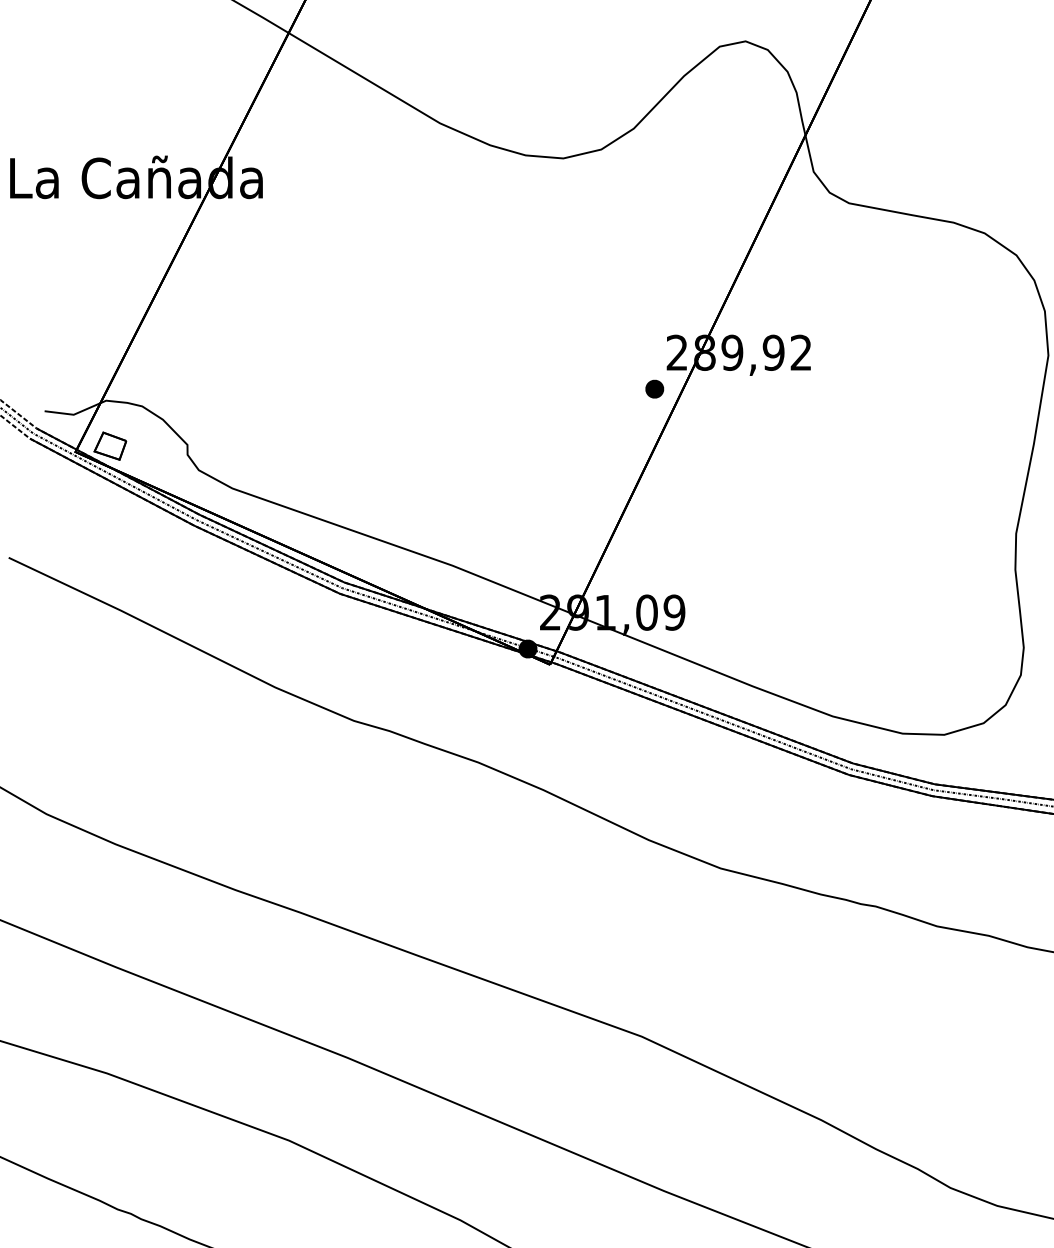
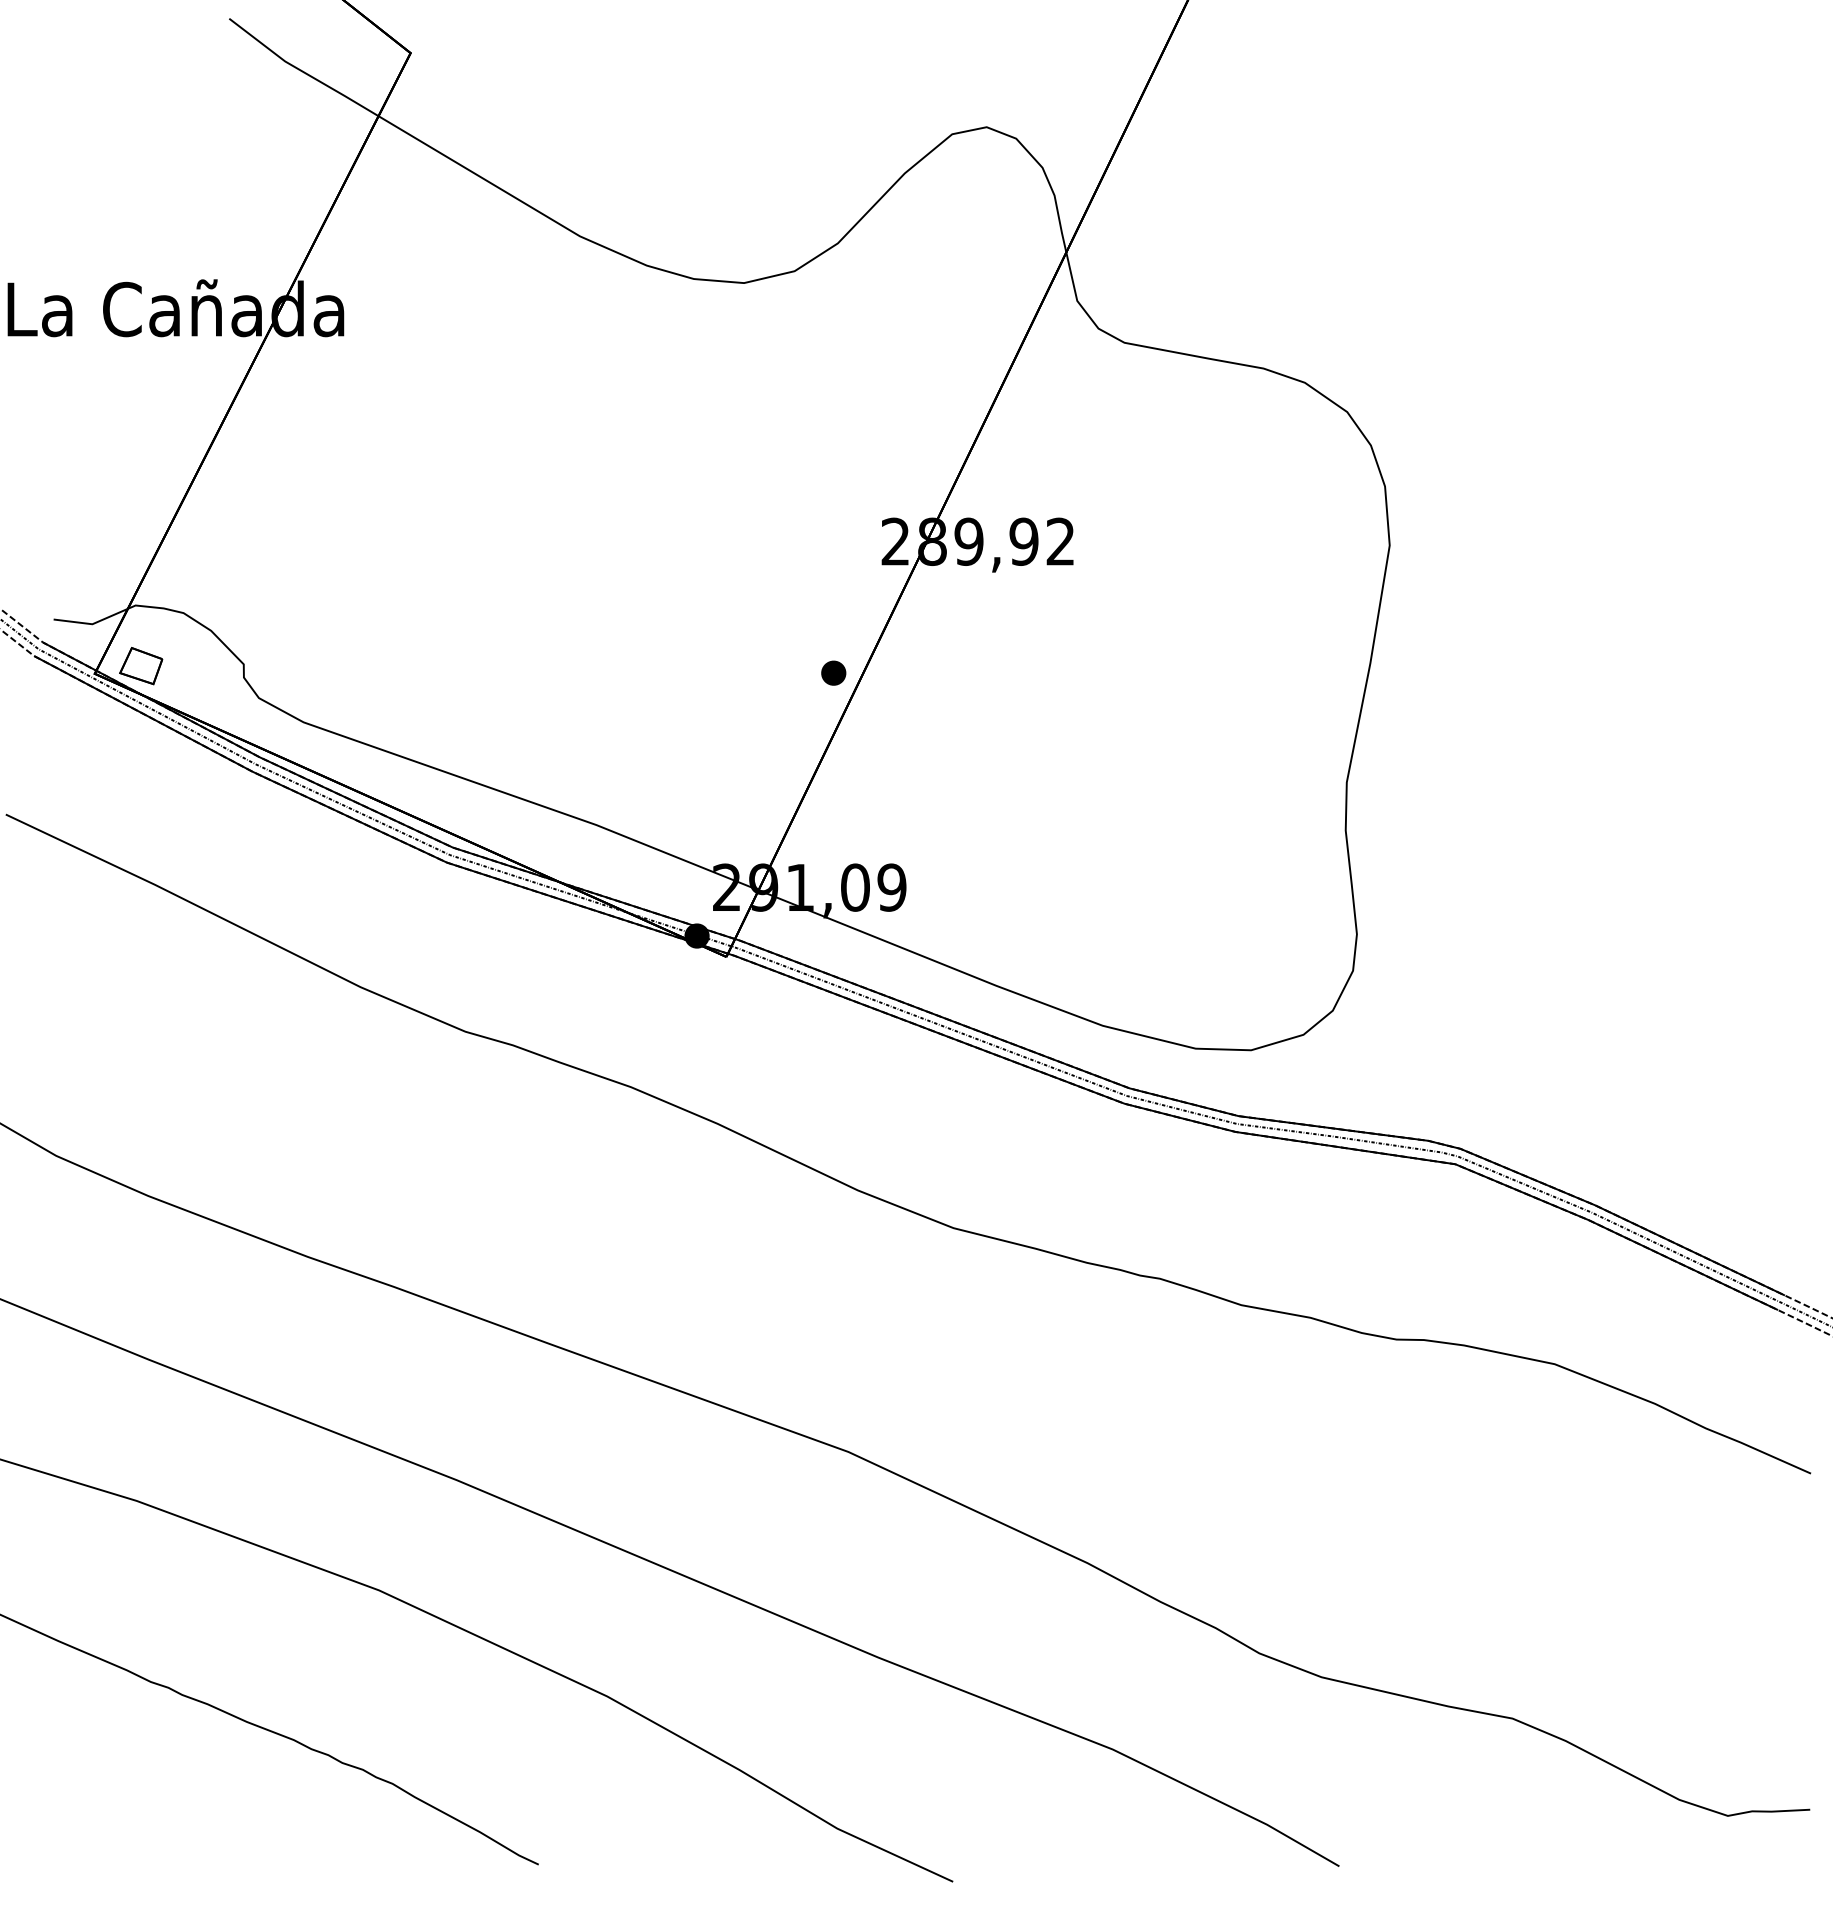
part: (654, 388) -> (833, 672), moved

